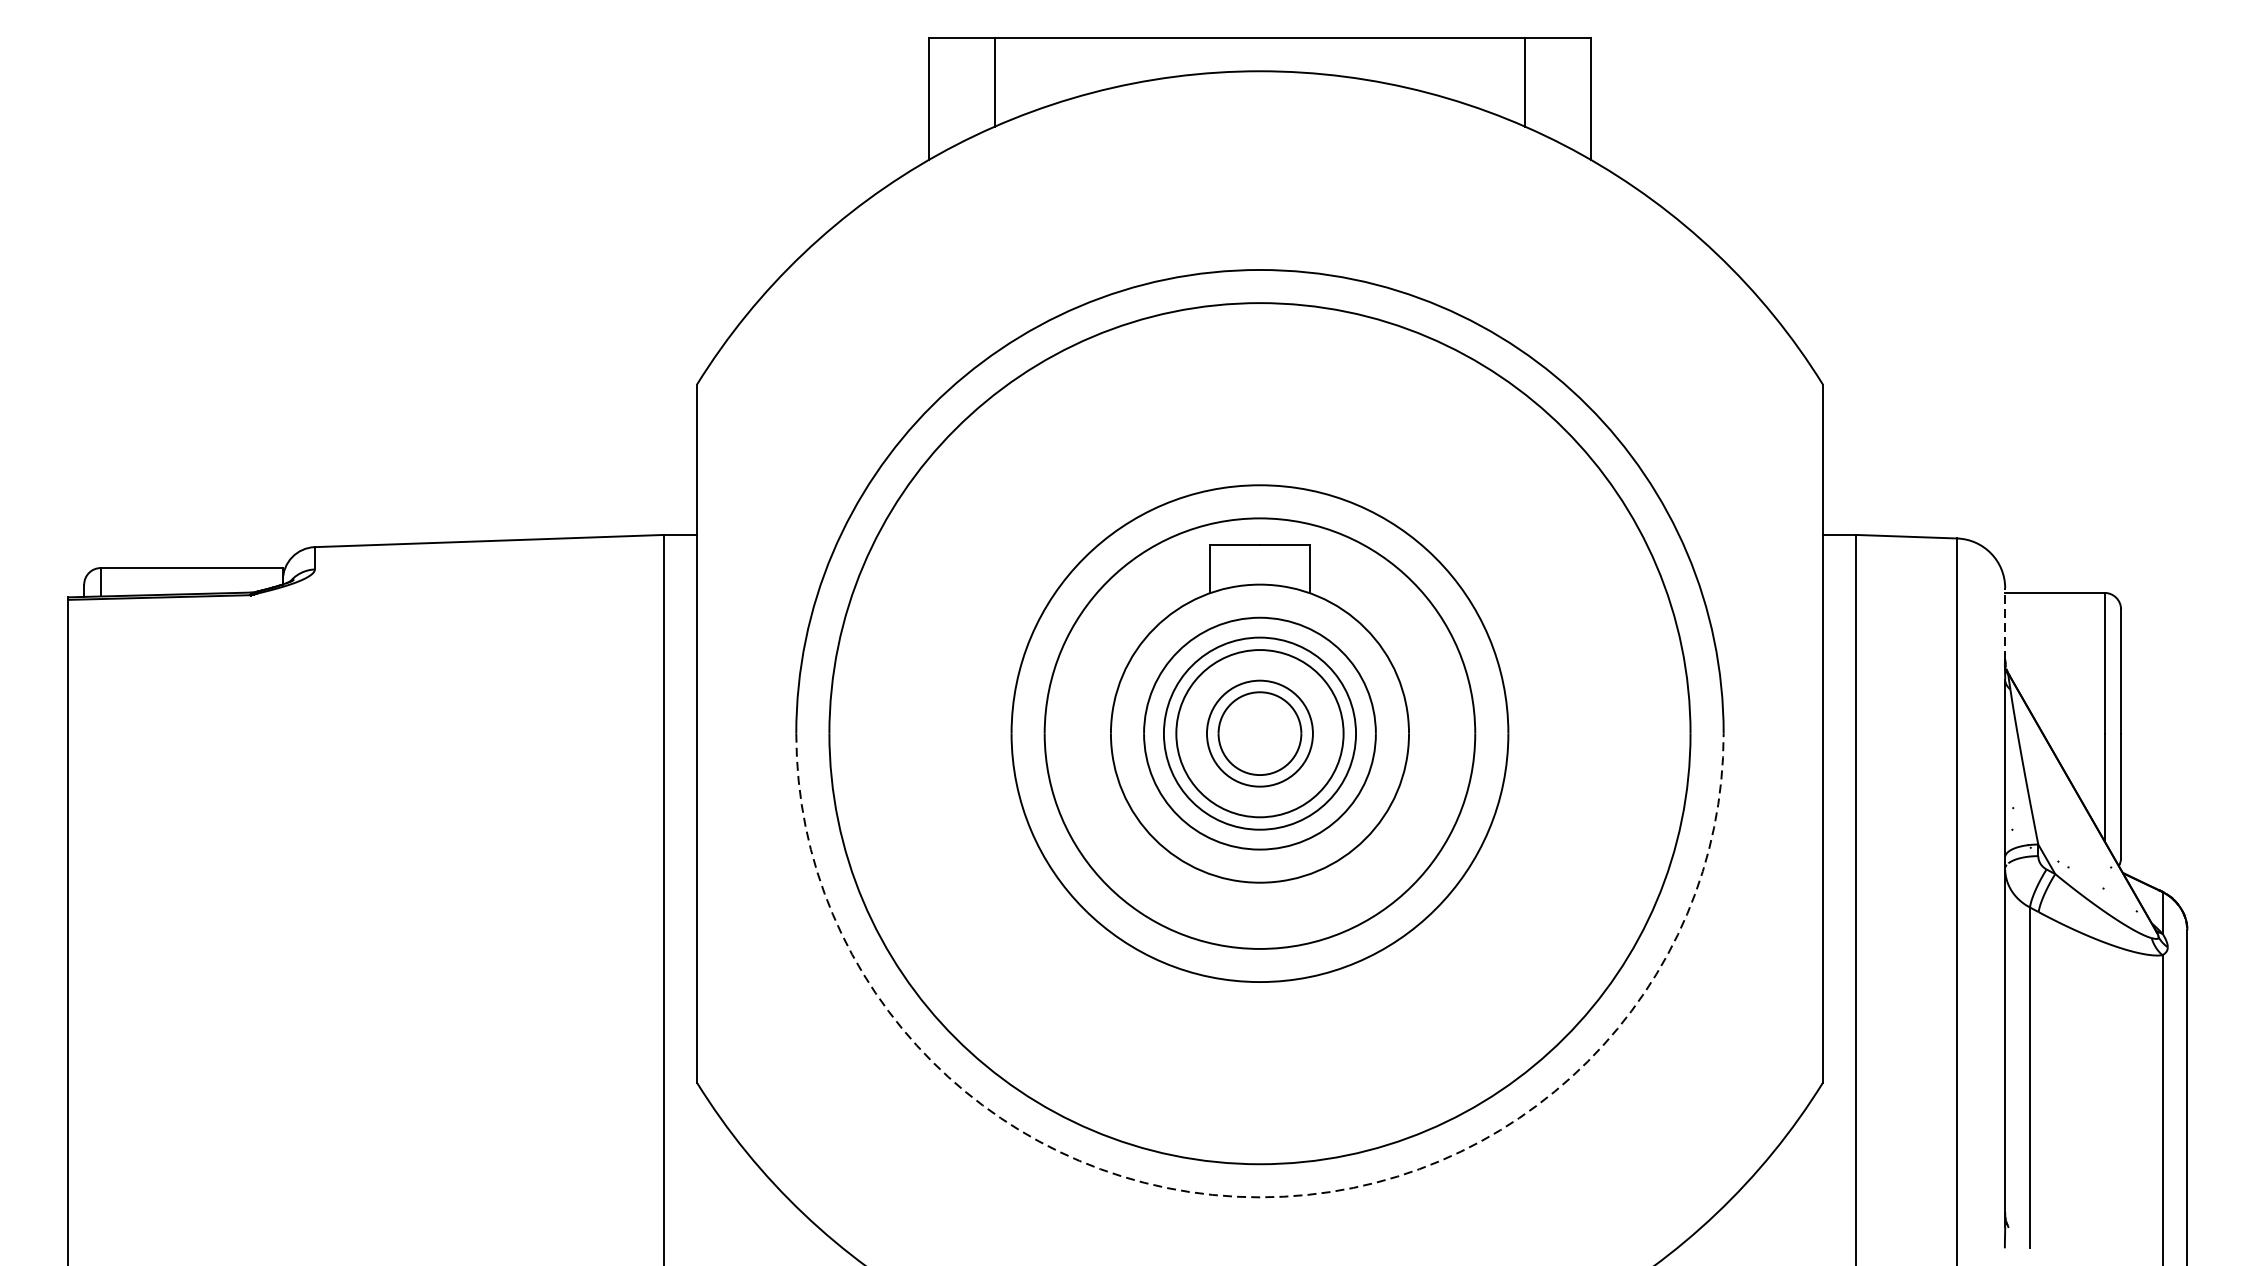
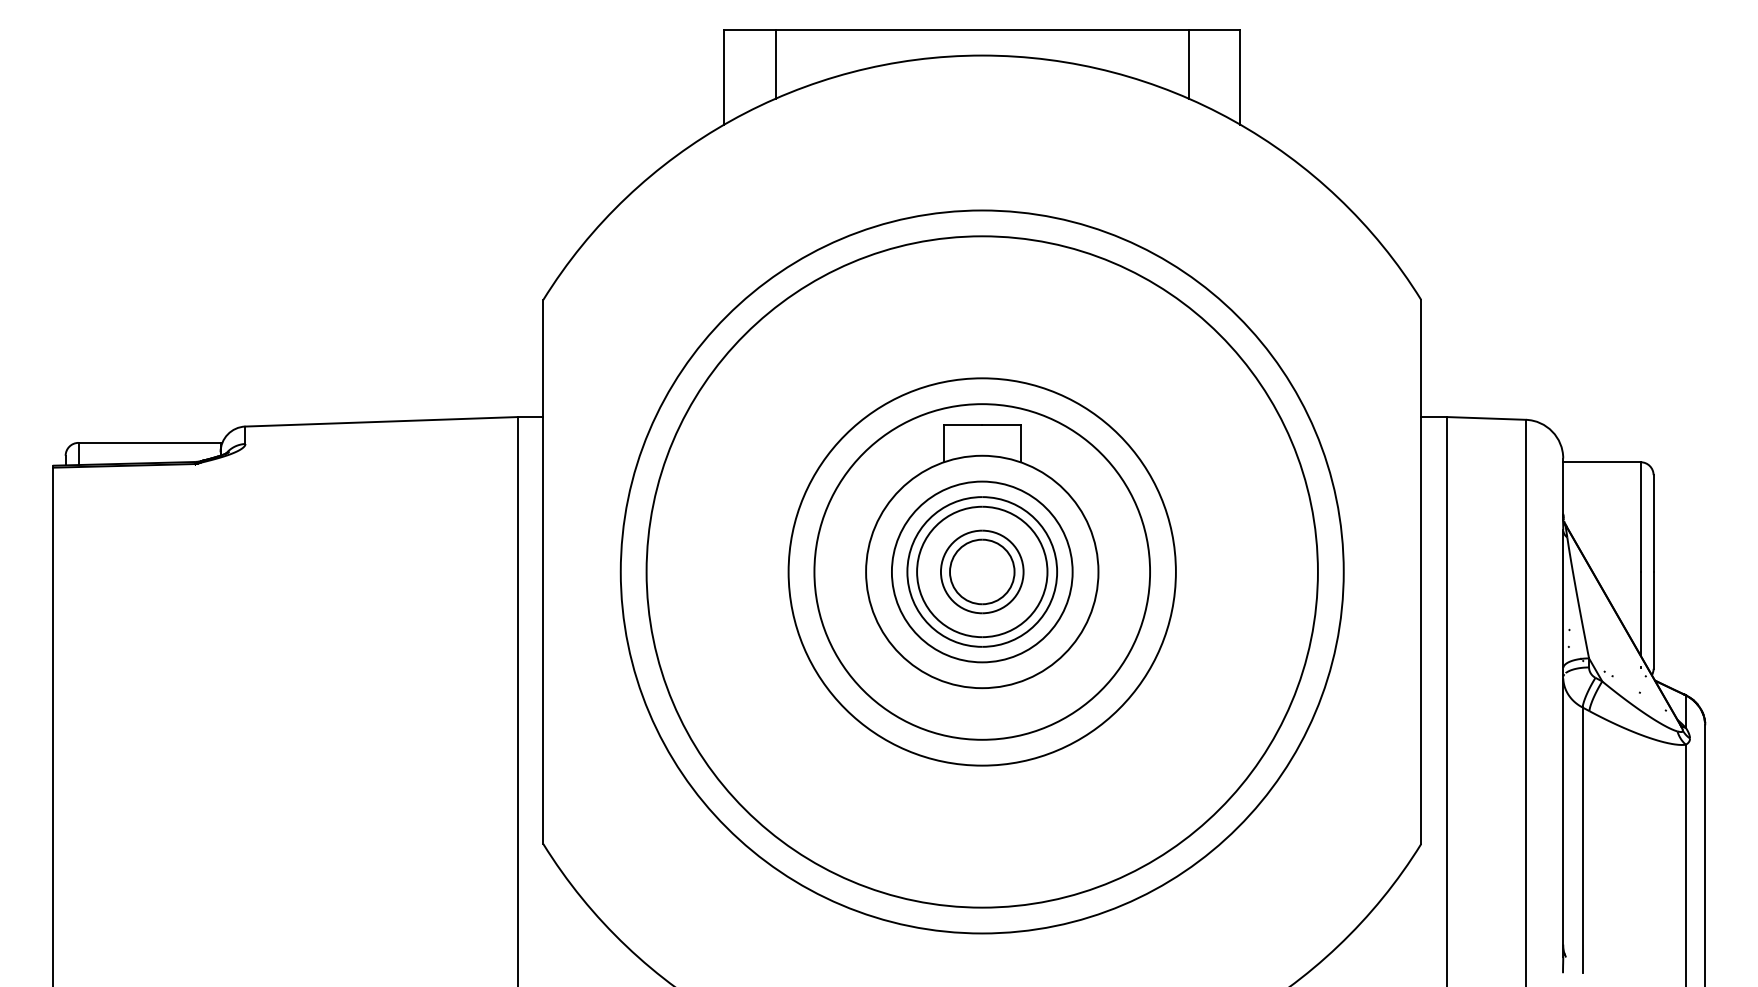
line: (2005, 624) -> (1563, 486), dashed -> solid
arc: (1260, 1197) -> (982, 933), dashed -> solid

